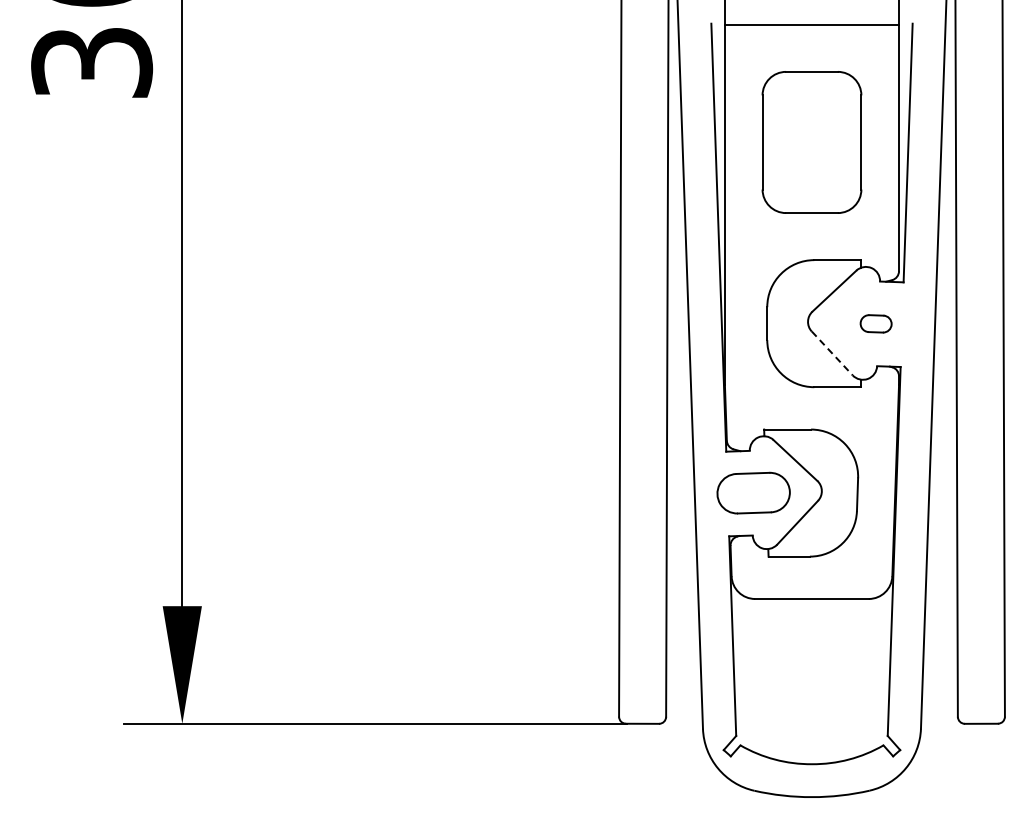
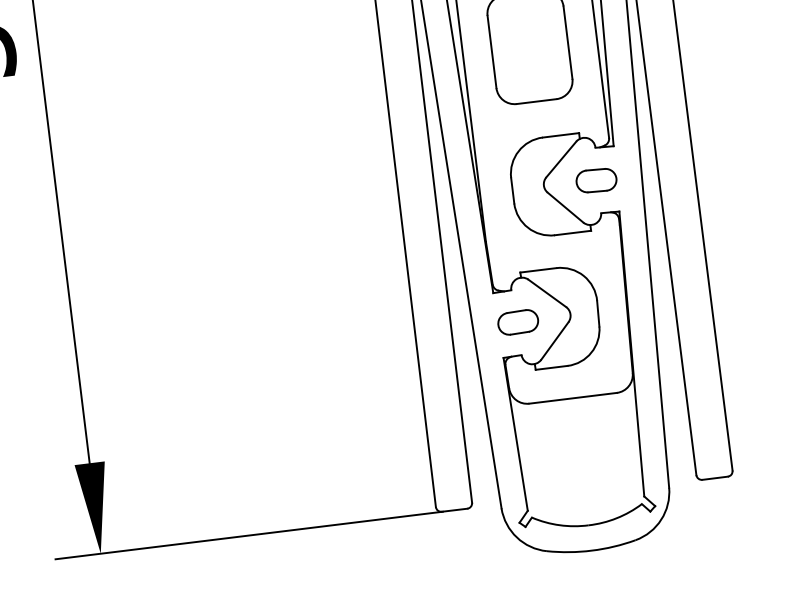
part: (875, 323) -> (595, 180), size x1.67
line: (832, 353) -> (565, 207), dashed -> solid
part: (753, 492) -> (518, 321), size x0.71

